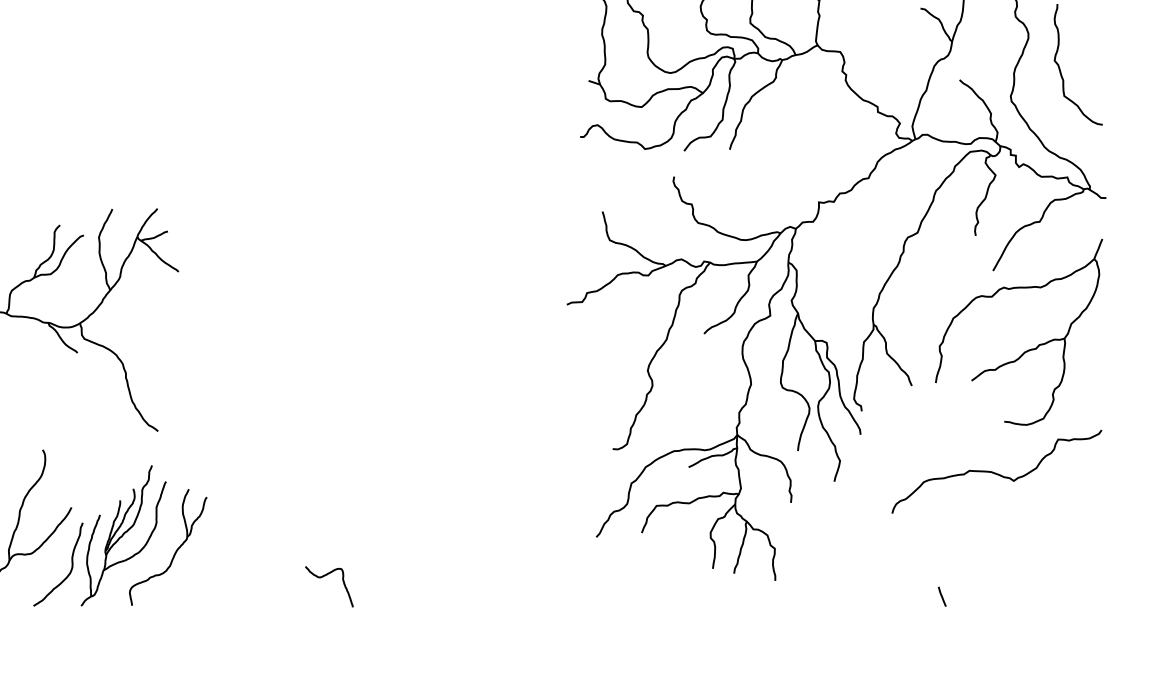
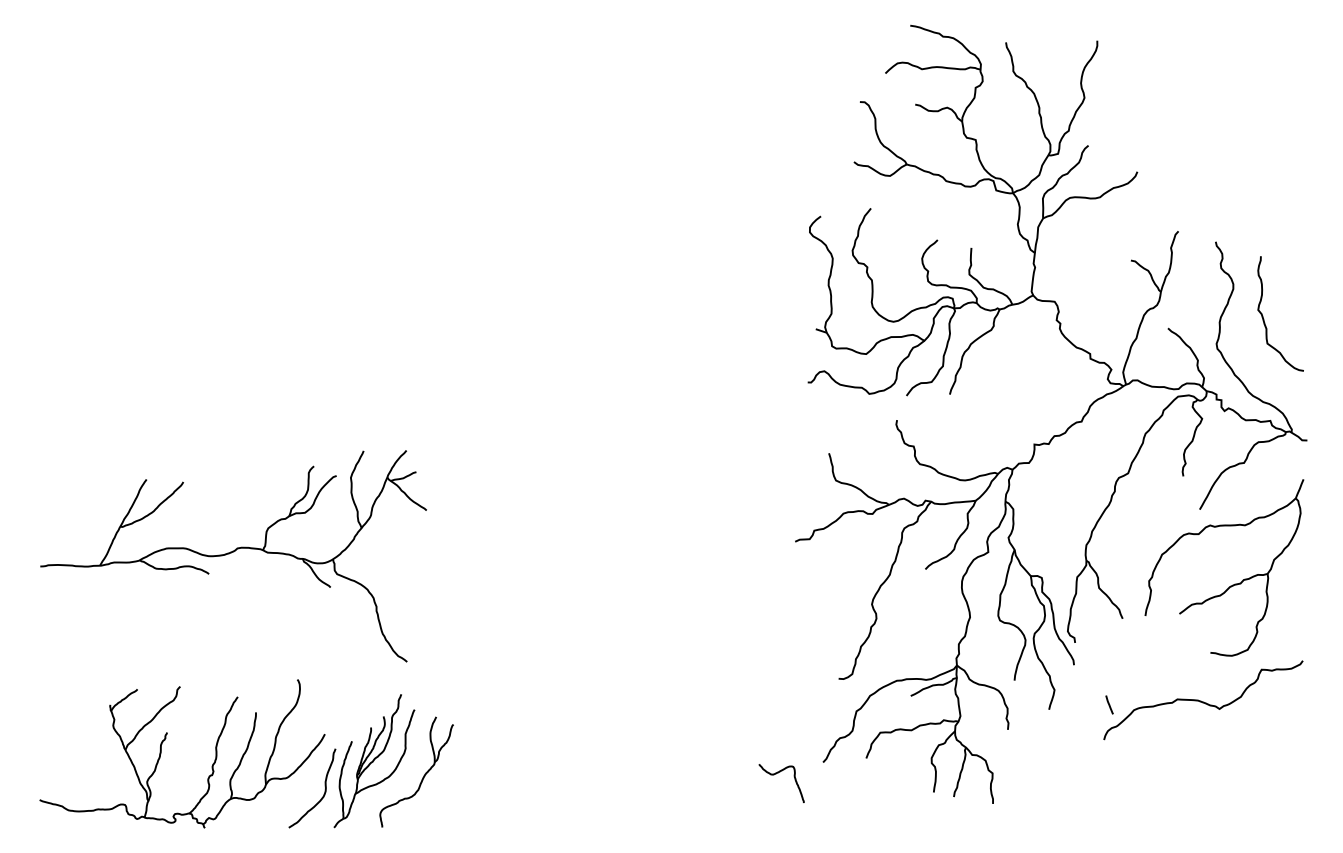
curve: (323, 577) -> (776, 774), moved
line: (942, 596) -> (1109, 704), moved

